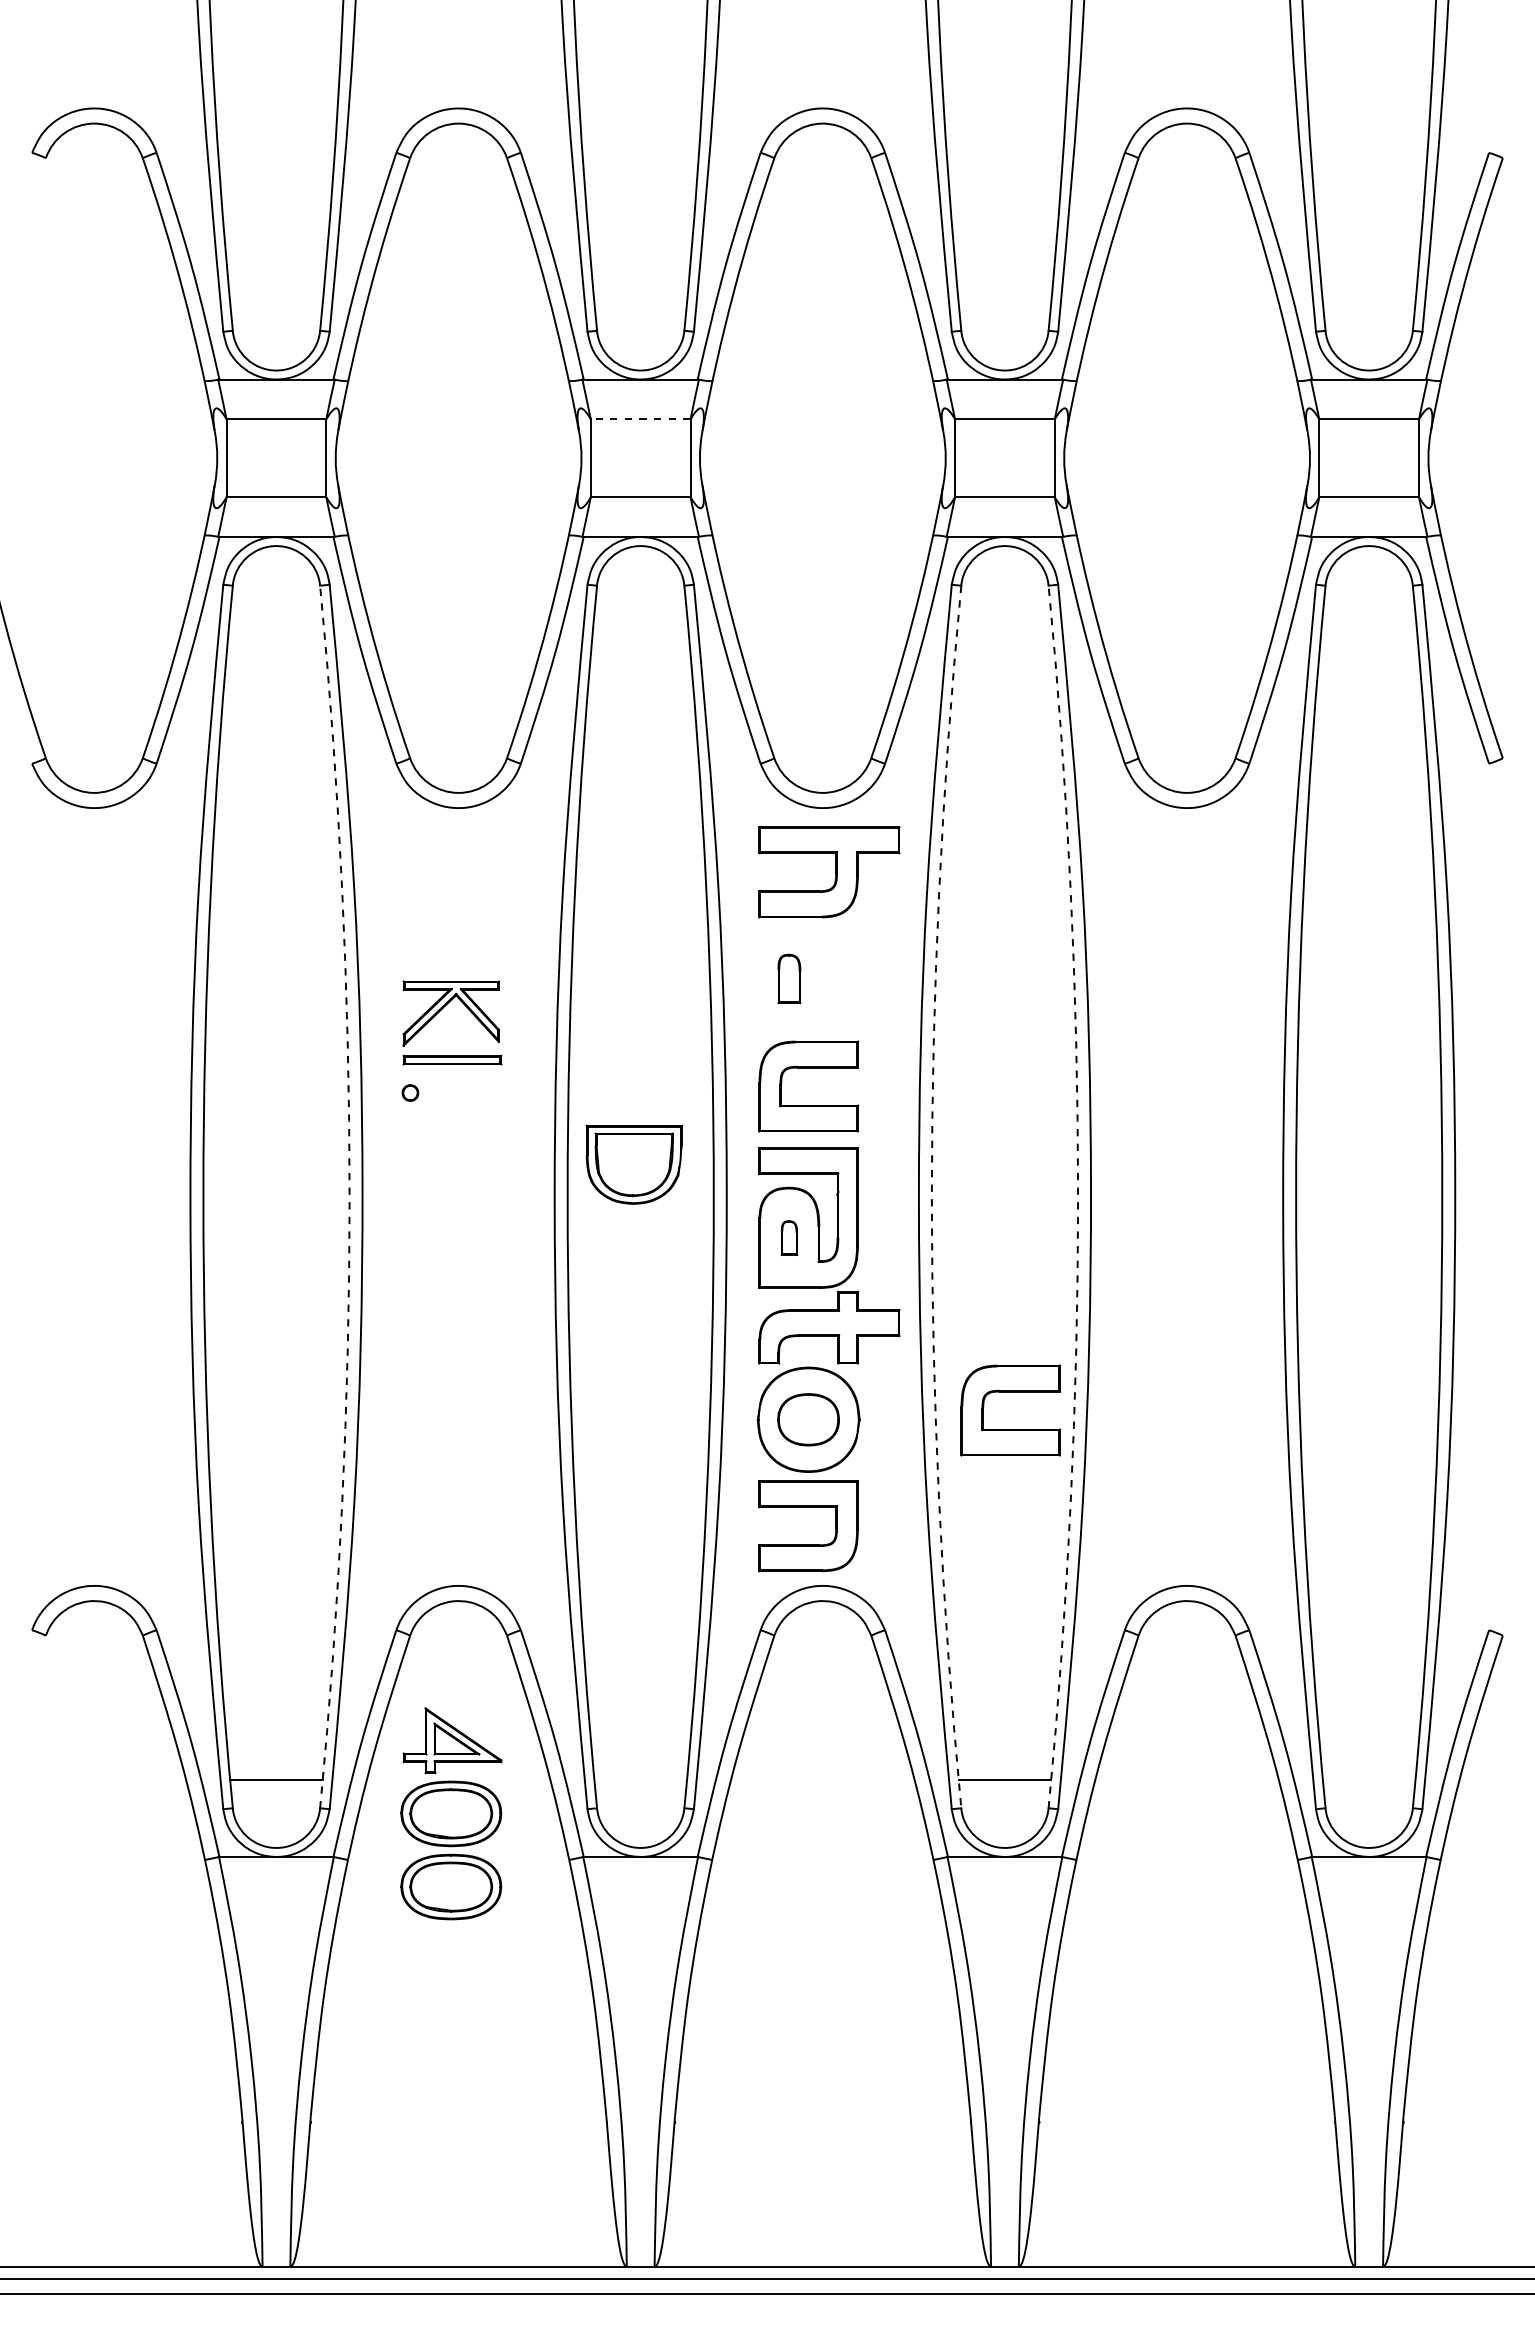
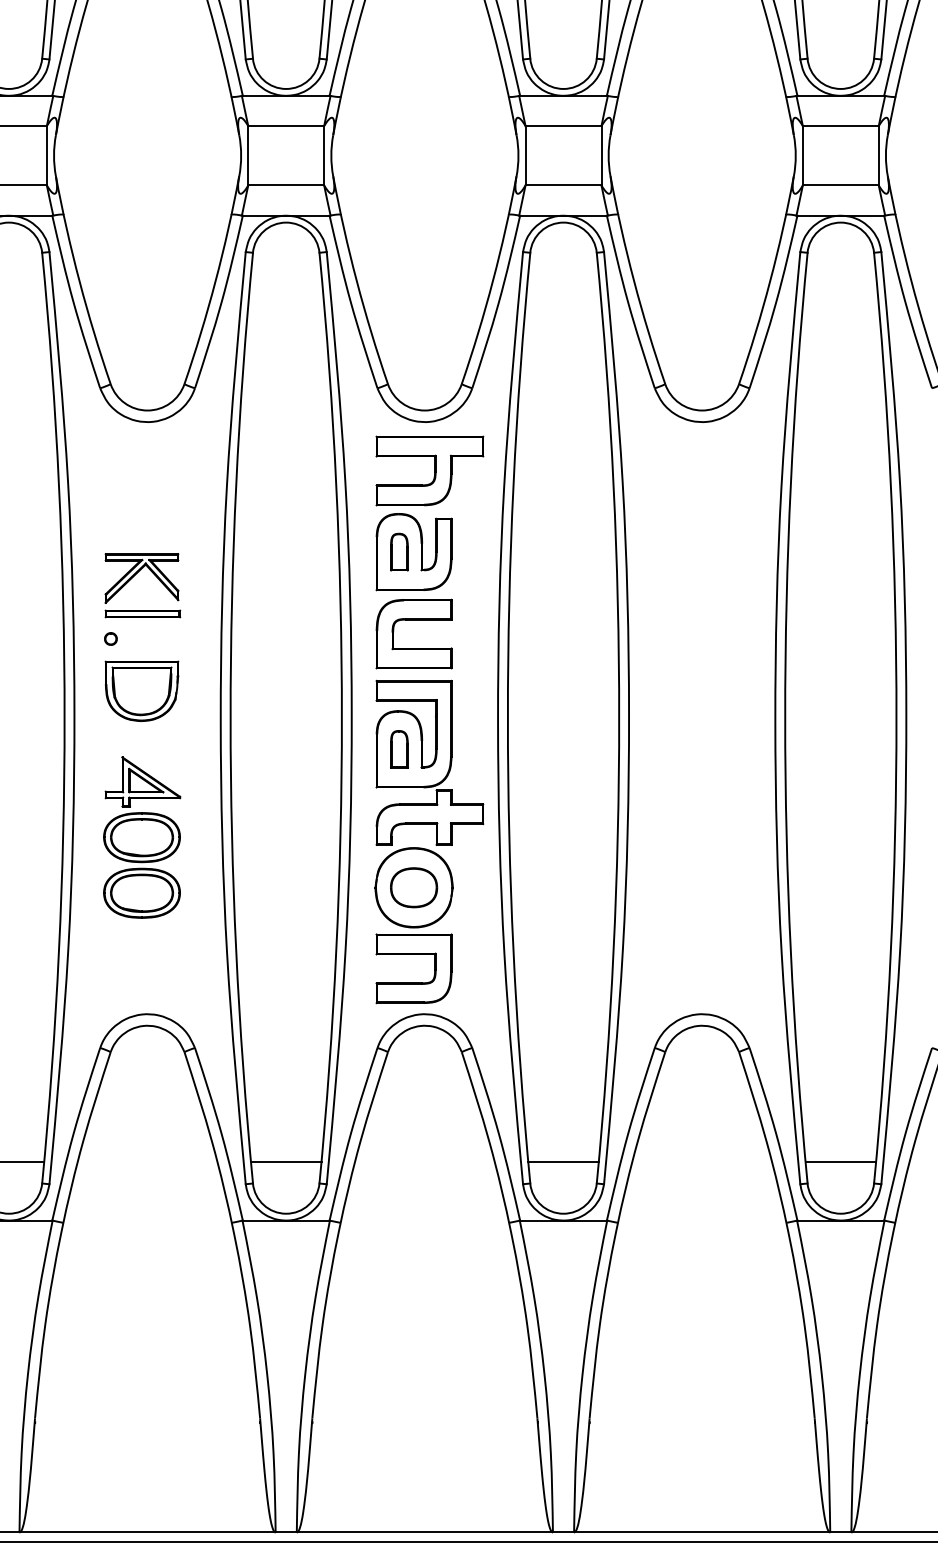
line: (640, 419) -> (286, 126), dashed -> solid
part: (808, 978) -> (413, 551), added
part: (633, 1164) -> (141, 691), moved
arc: (349, 1197) -> (64, 718), dashed -> solid
arc: (931, 1197) -> (507, 718), dashed -> solid
arc: (1078, 1197) -> (619, 718), dashed -> solid
part: (789, 1238) -> (399, 749), size x1.43
part: (1010, 1392) -> (567, 866), removed
line: (640, 1779) -> (286, 1161), added
line: (1368, 1779) -> (840, 1161), added
part: (451, 1813) -> (142, 837), moved

